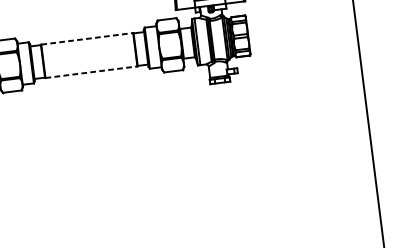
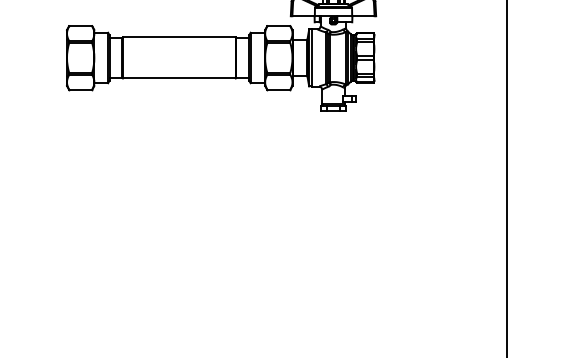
line: (87, 38) -> (179, 37), dashed -> solid
line: (91, 72) -> (179, 78), dashed -> solid

